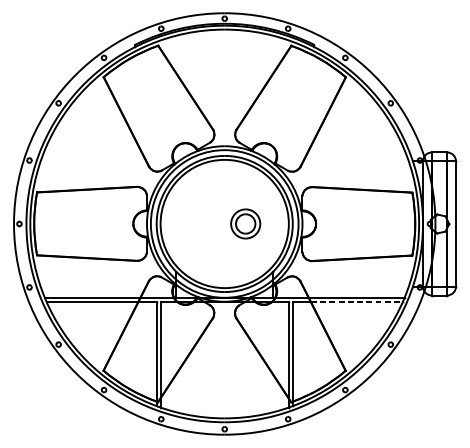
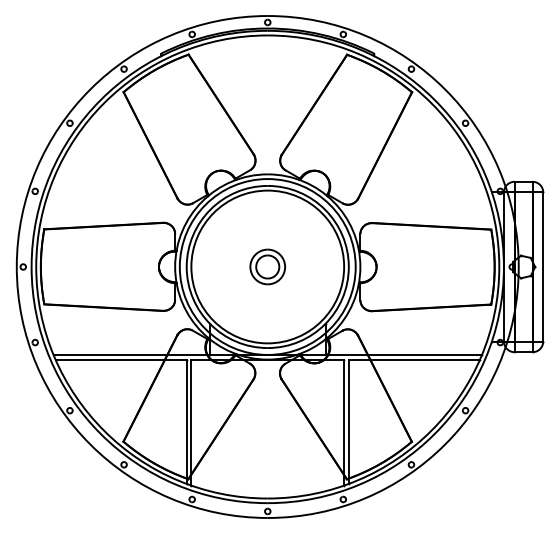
part: (245, 223) -> (267, 266), moved
line: (357, 301) -> (425, 359), dashed -> solid

